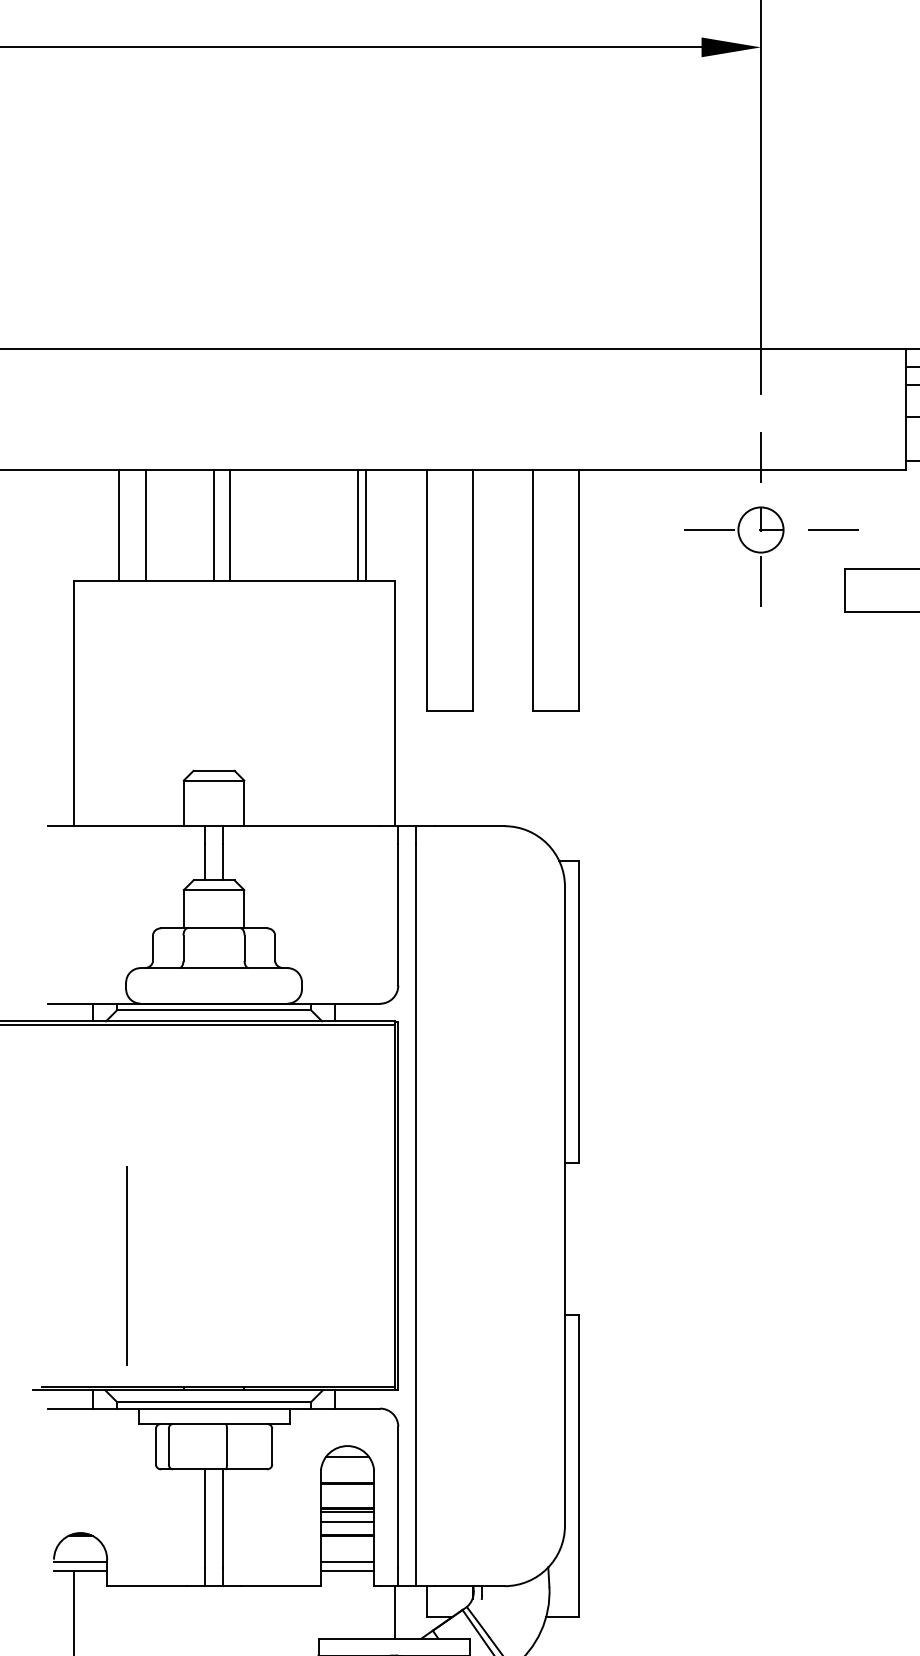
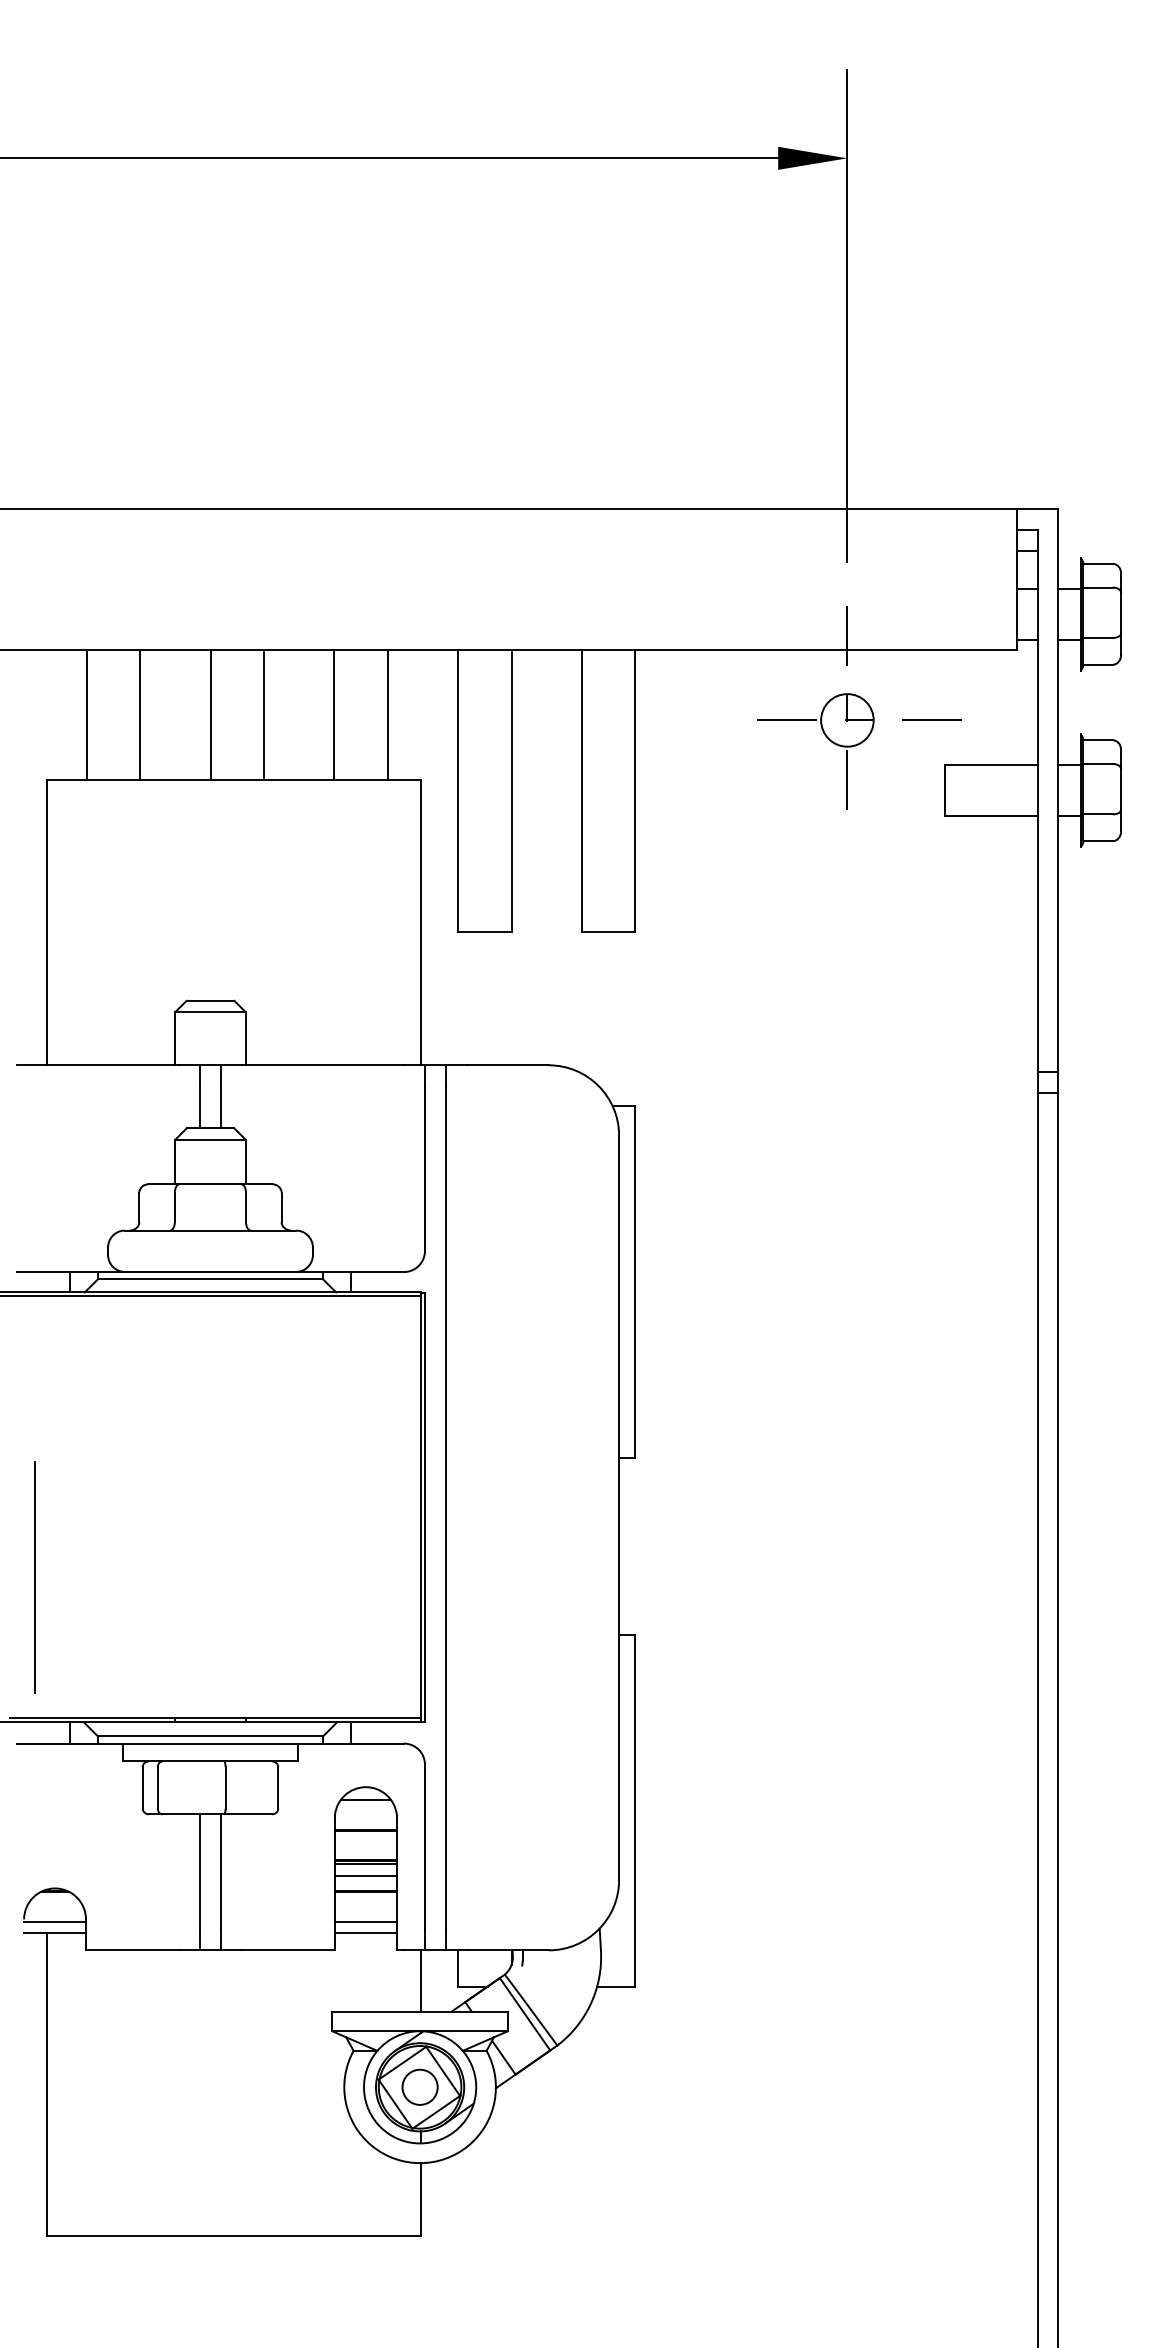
line: (119, 524) -> (140, 714), moved
line: (145, 524) -> (86, 714), moved
line: (230, 524) -> (264, 714), moved
line: (358, 524) -> (334, 714), moved
line: (126, 1266) -> (34, 1577), moved

